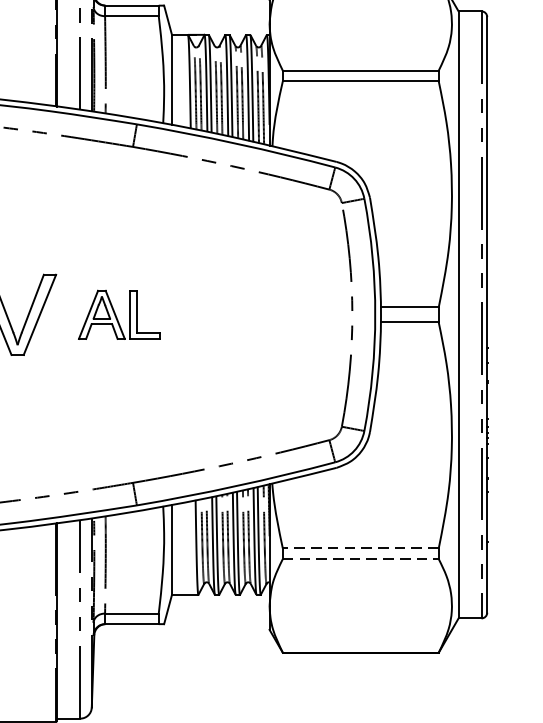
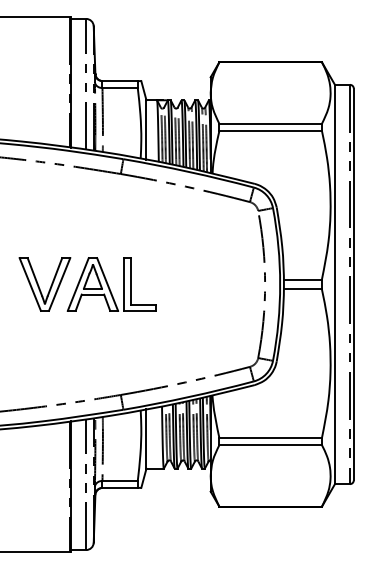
part: (118, 314) -> (111, 284), size x1.67
line: (360, 549) -> (270, 438), dashed -> solid
line: (362, 559) -> (271, 445), dashed -> solid

